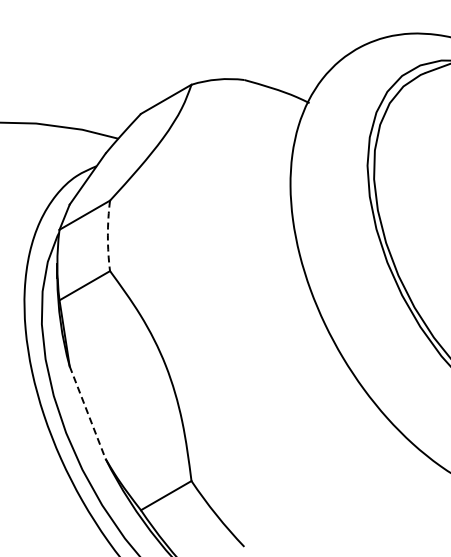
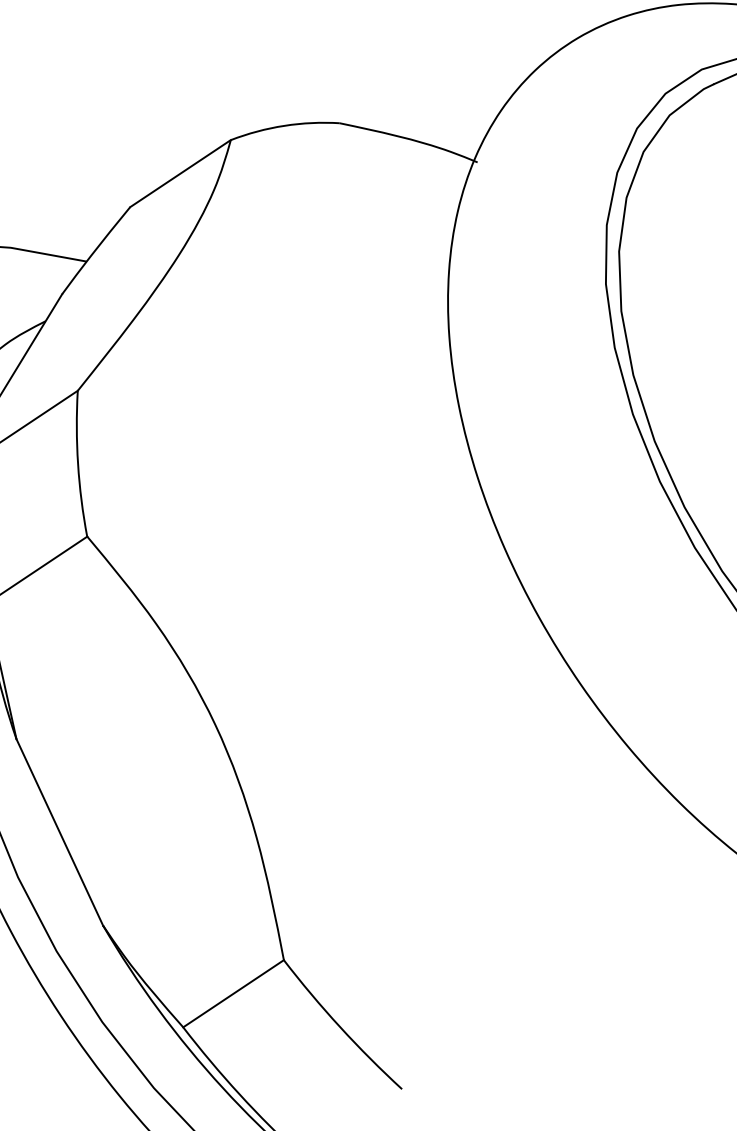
arc: (107, 235) -> (77, 463), dashed -> solid
line: (87, 412) -> (59, 832), dashed -> solid

